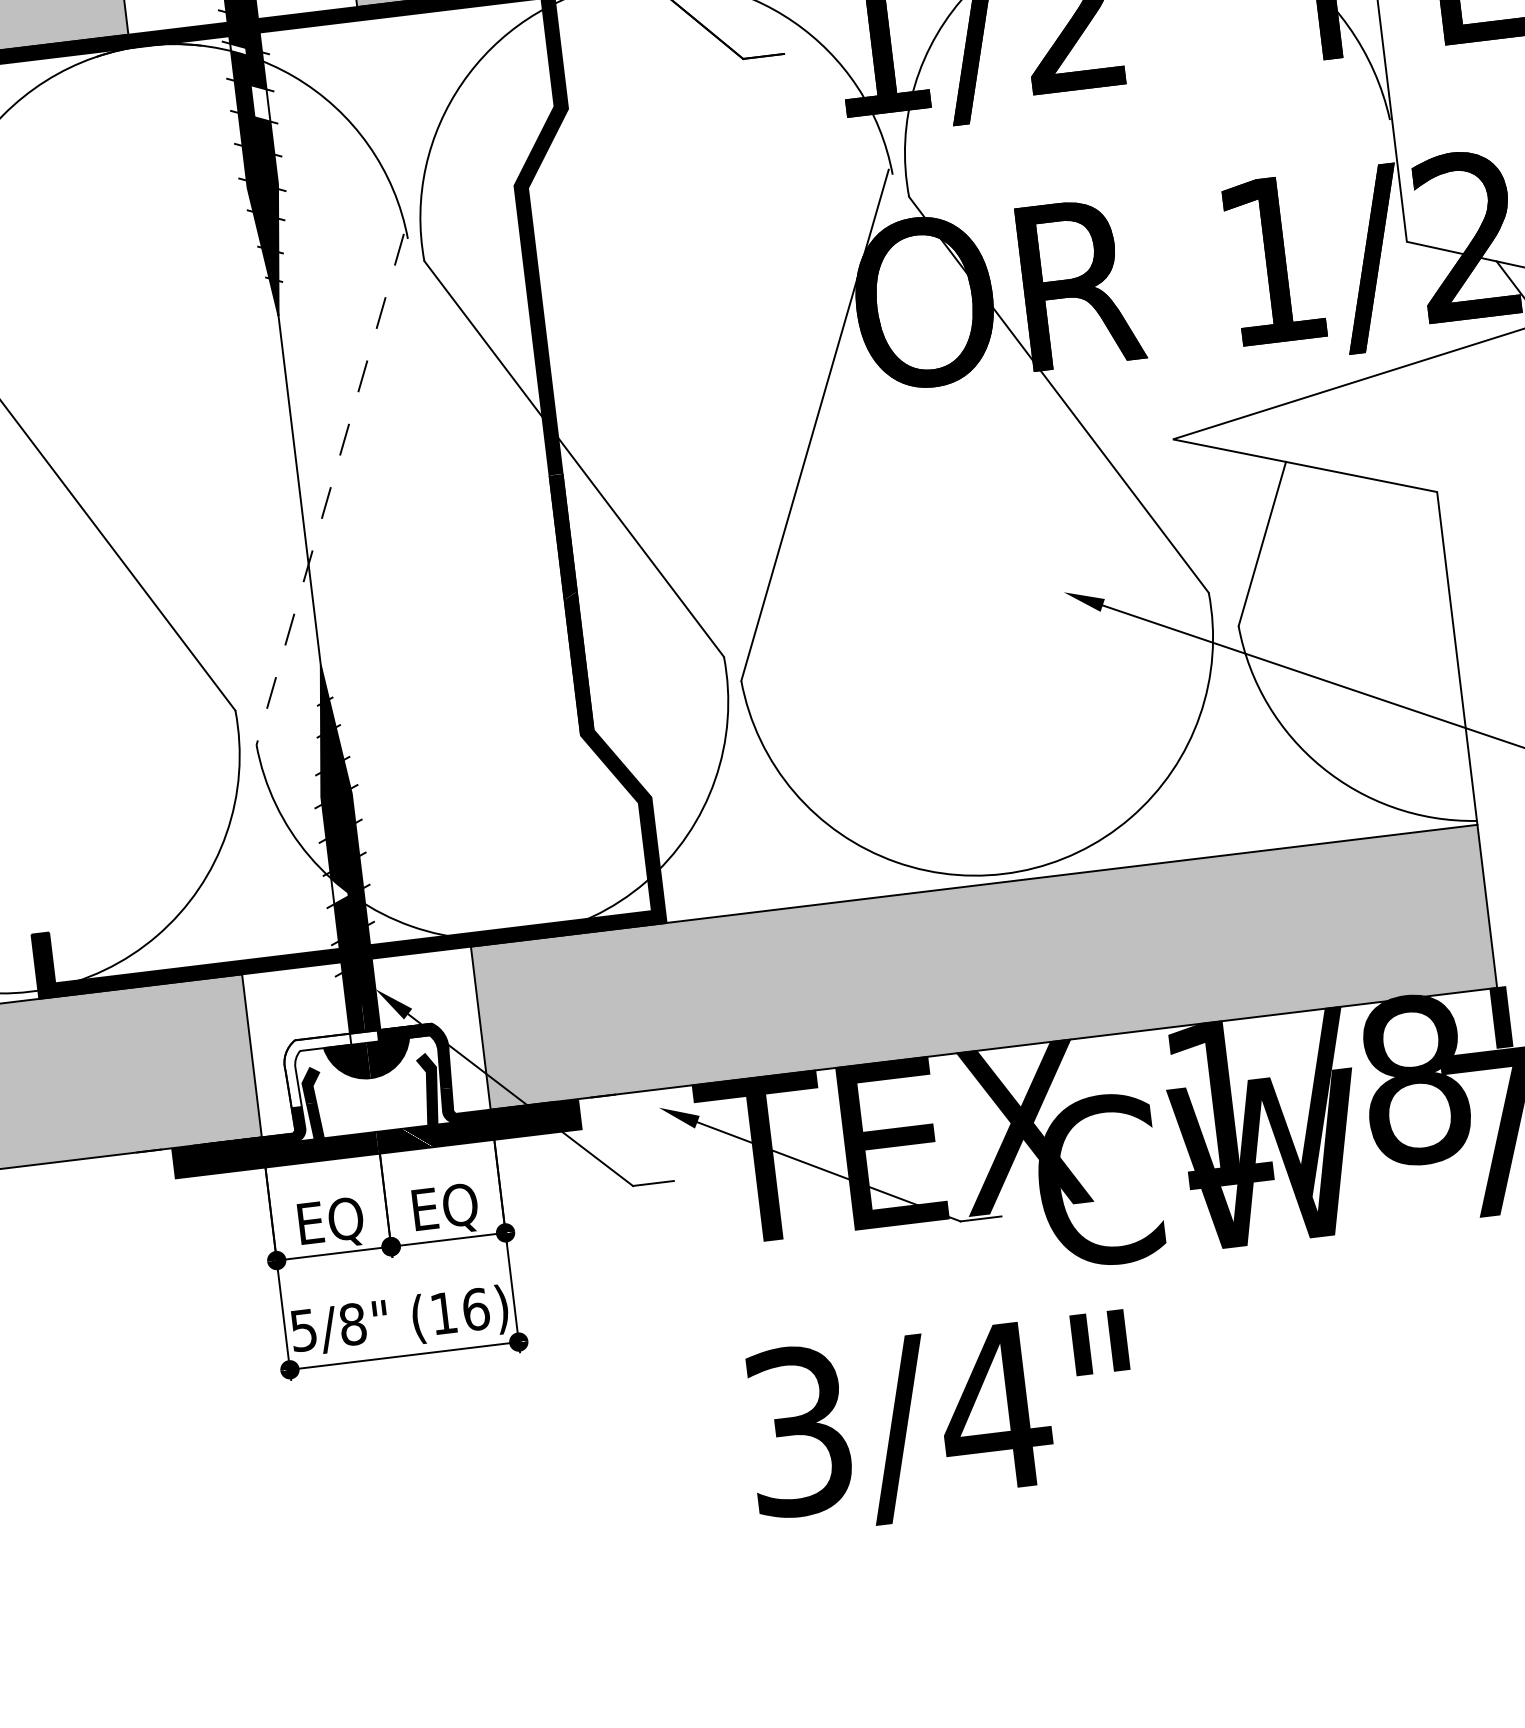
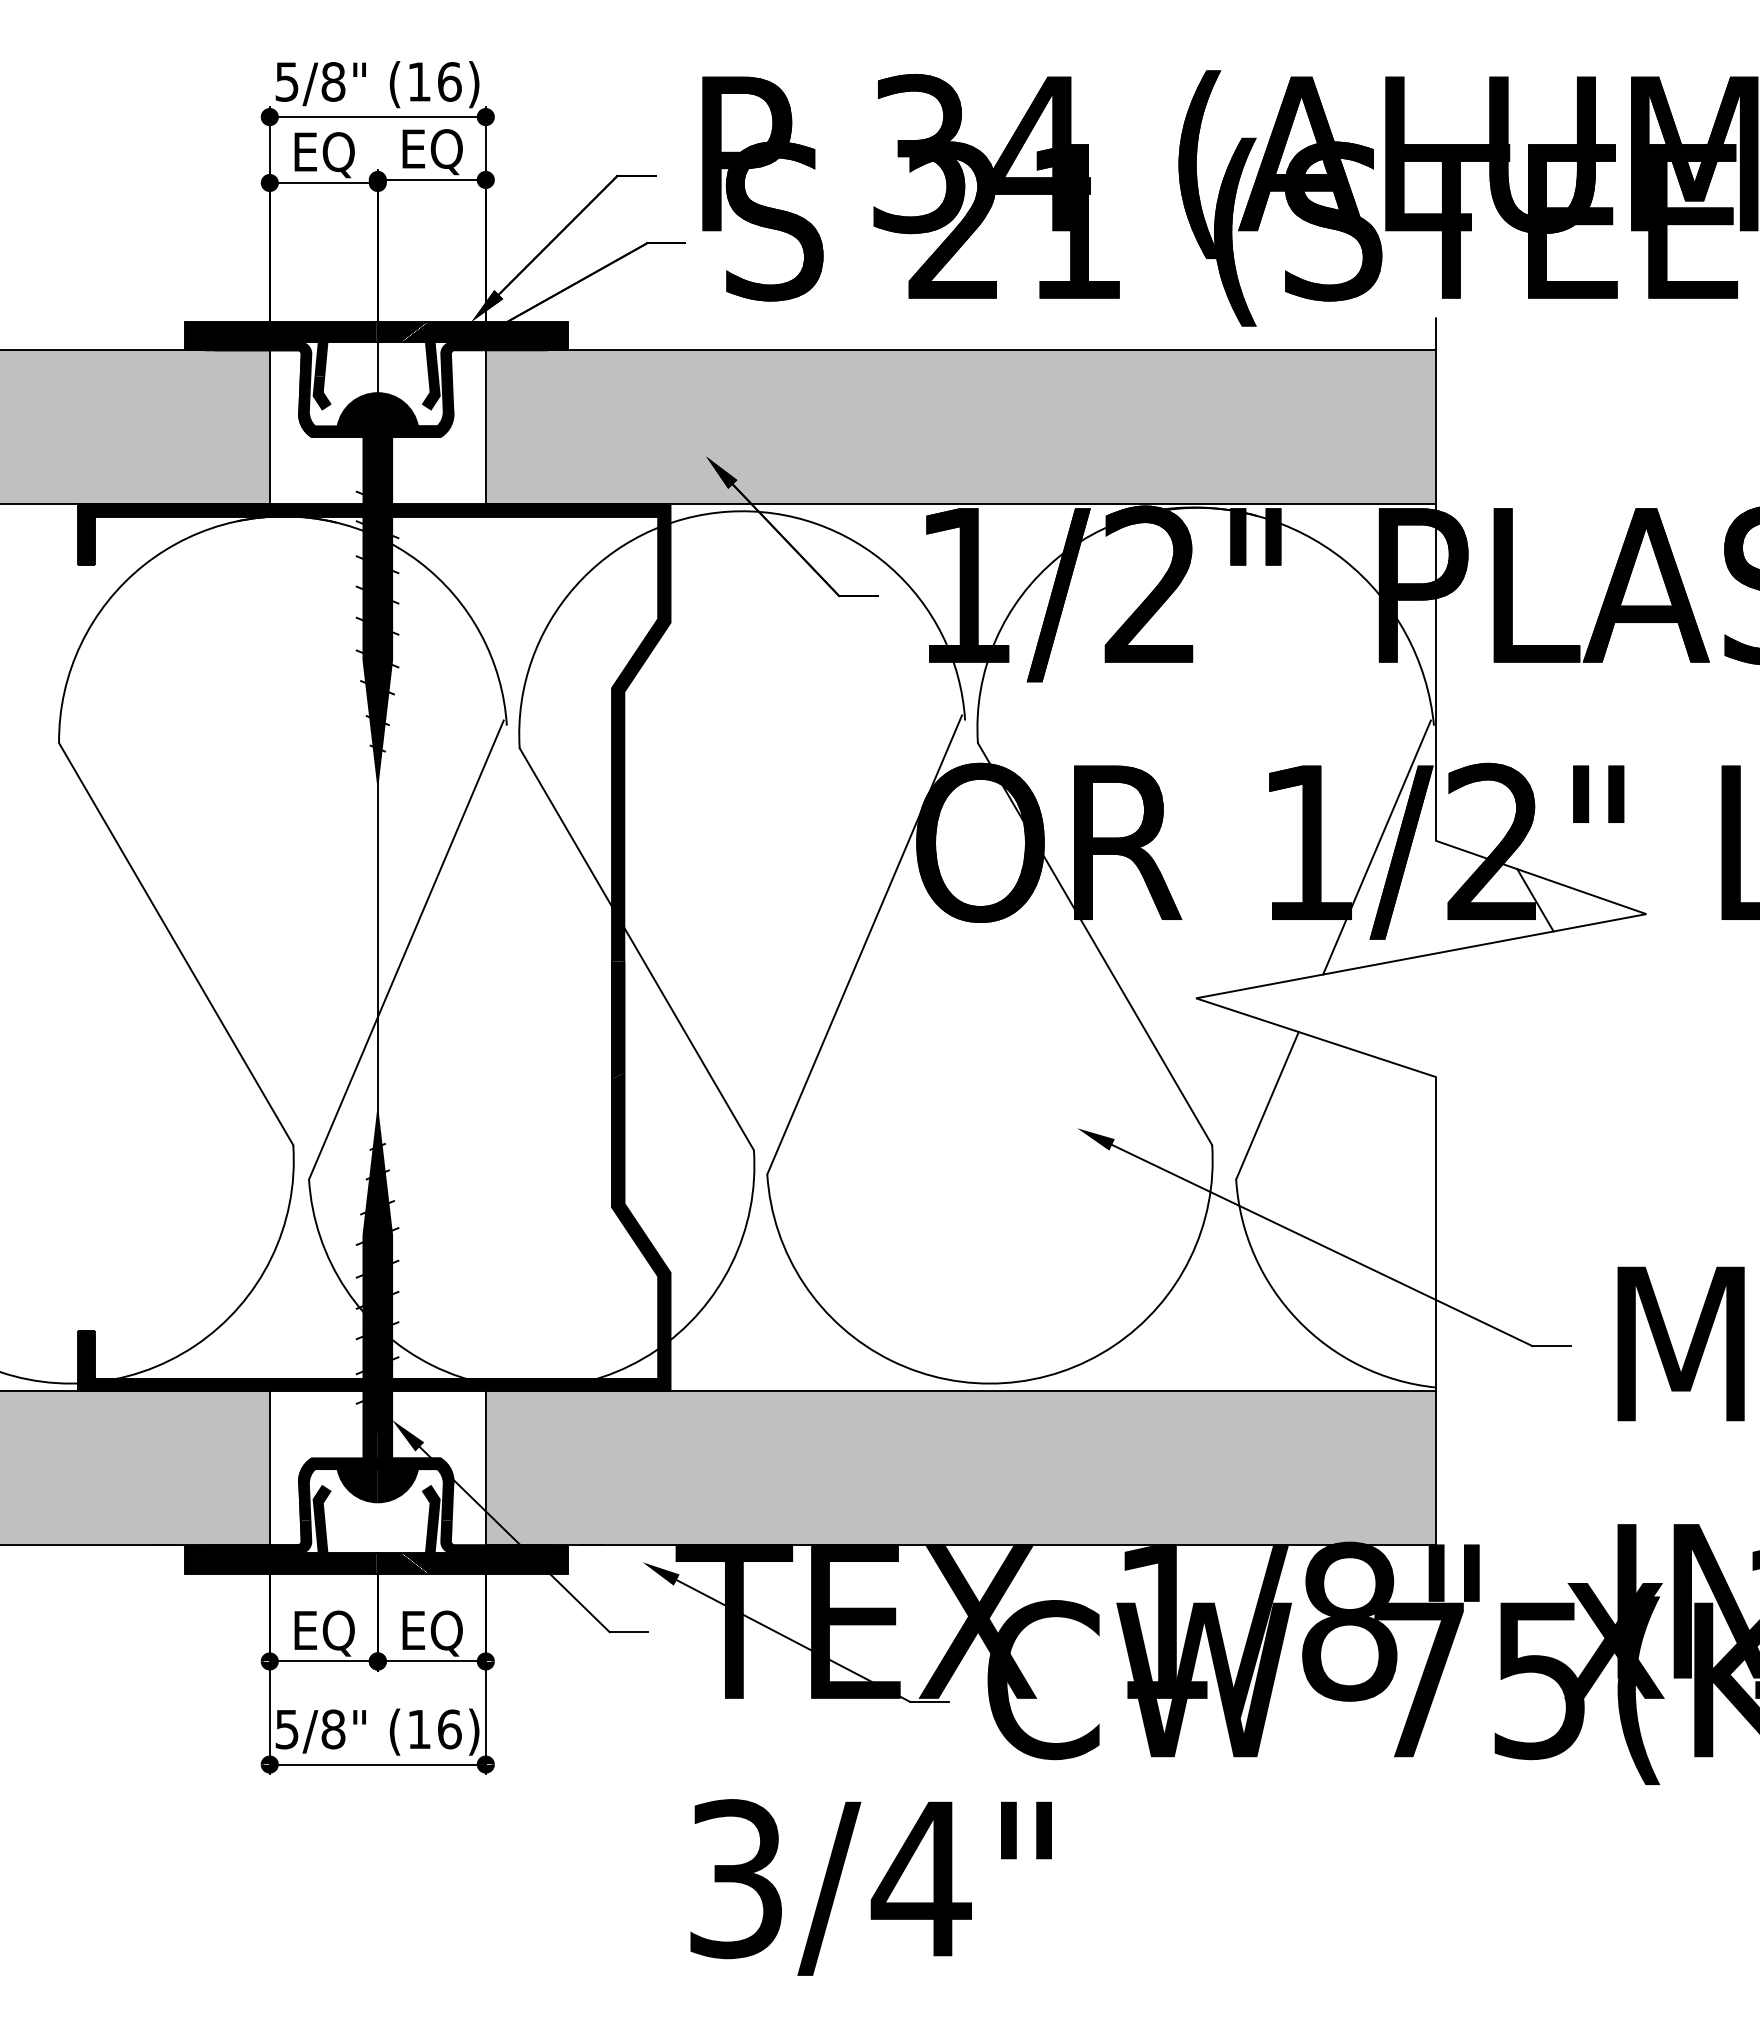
fill: (238, 49) -> (370, 530), added
fill: (259, 102) -> (384, 582), added
line: (1344, 256) -> (1376, 847), added
line: (330, 489) -> (406, 950), dashed -> solid
fill: (340, 890) -> (370, 1324), added
fill: (337, 1068) -> (347, 1489), added

